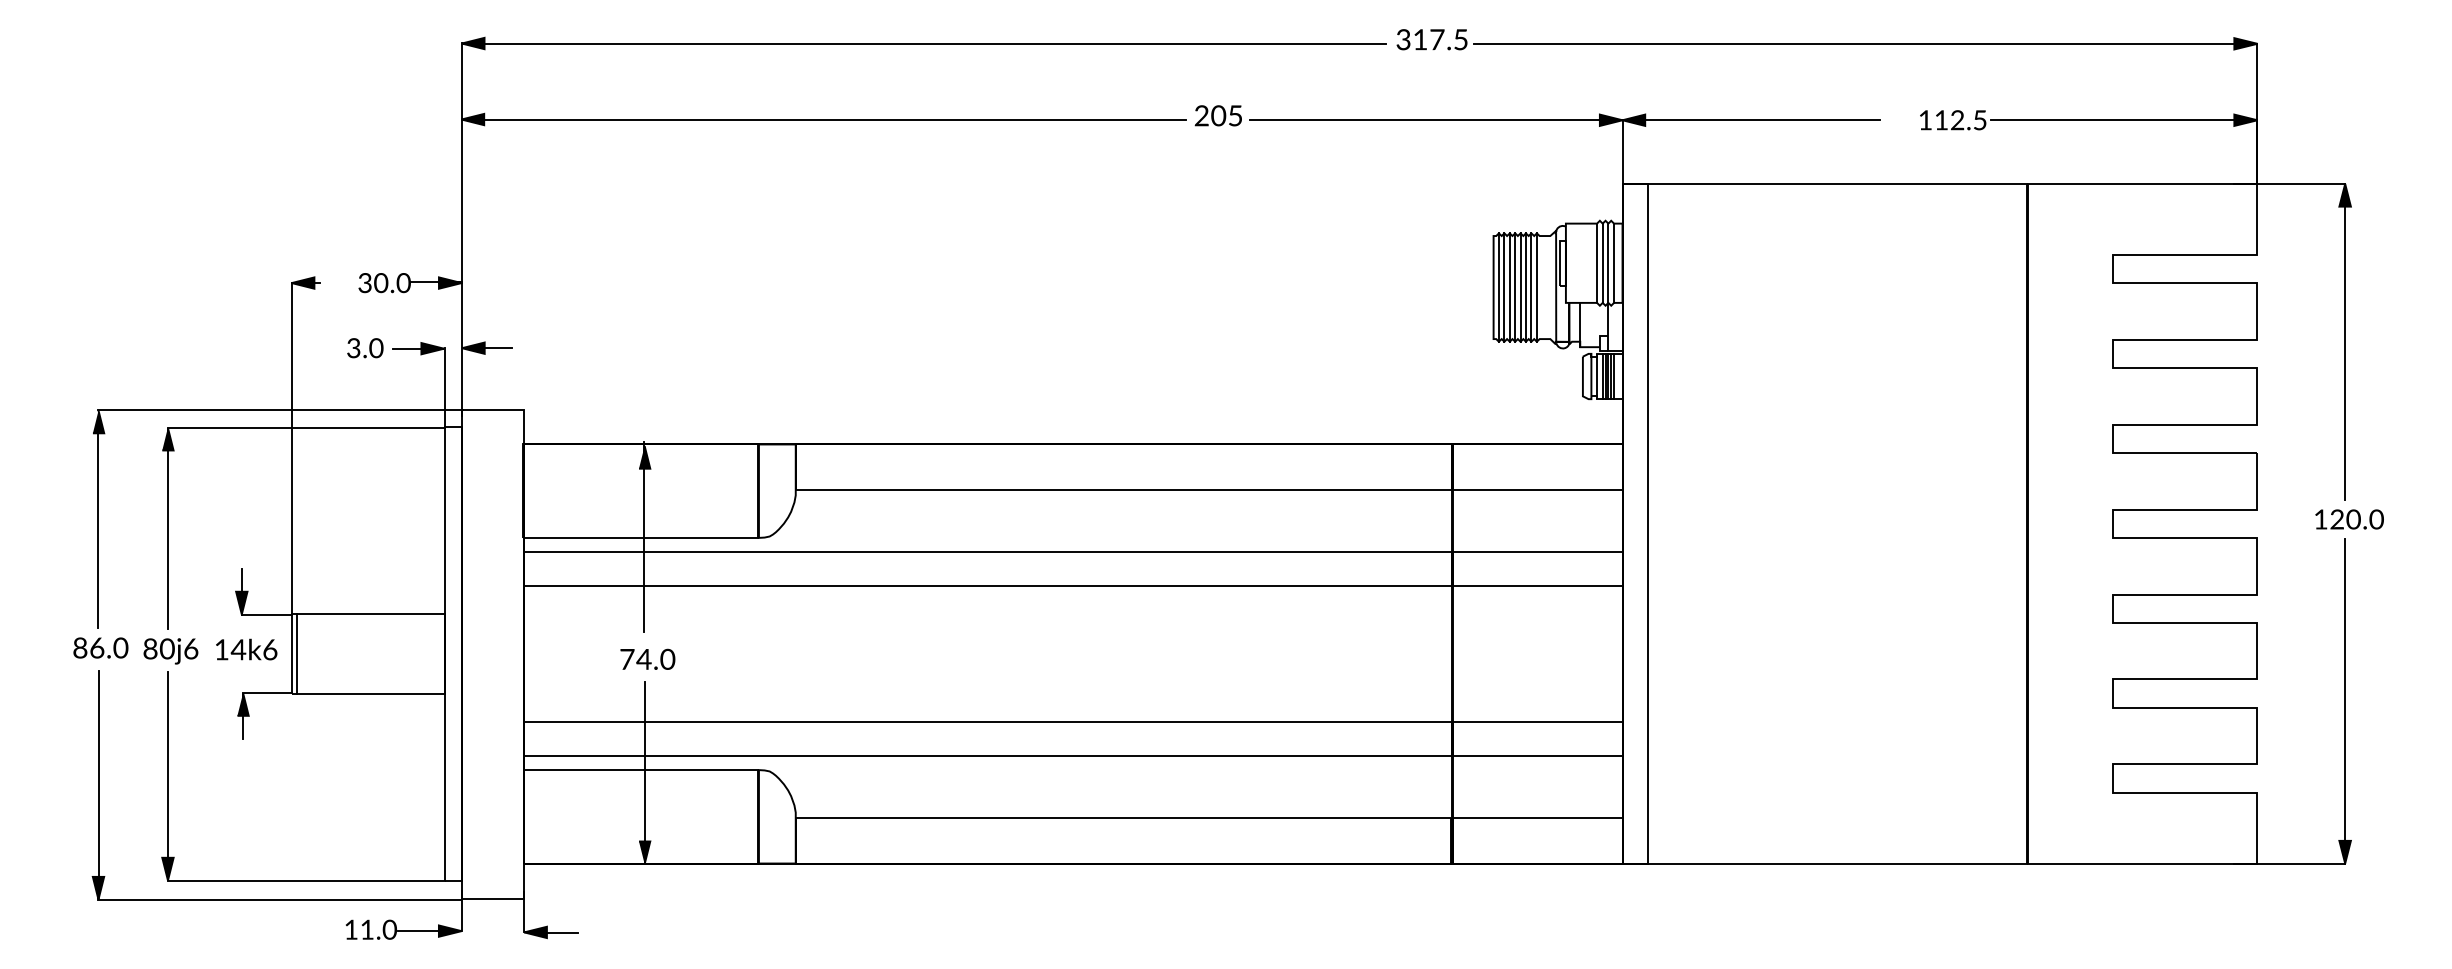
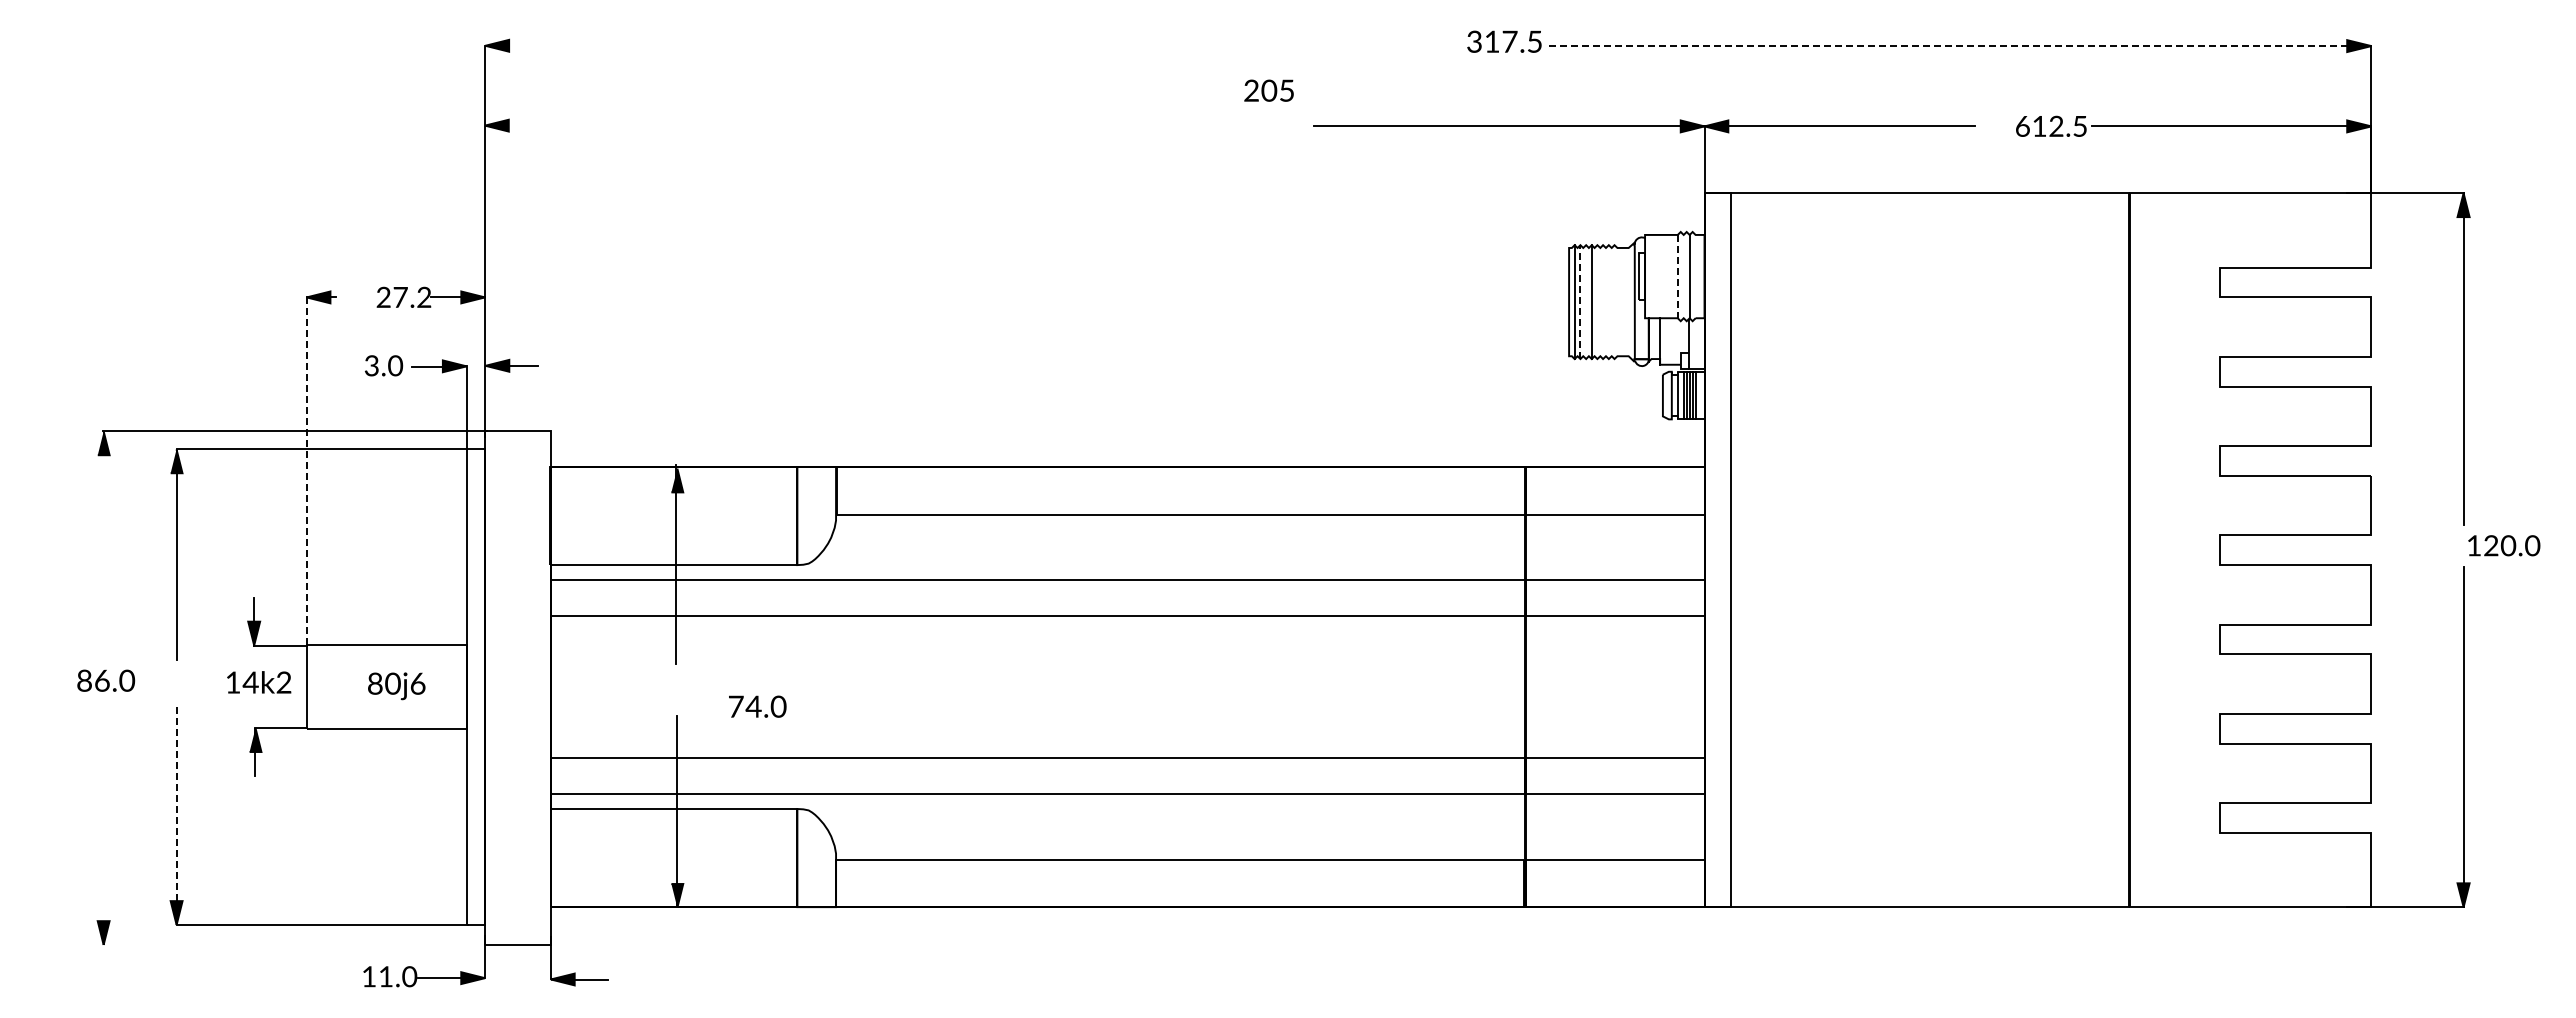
line: (930, 44) -> (977, 46), removed
line: (1866, 44) -> (1960, 46), solid -> dashed
text: (1217, 115) -> (1268, 90), moved
line: (834, 119) -> (876, 125), removed
text: (1925, 120) -> (2022, 126), 112.5 -> 612.5
line: (1596, 263) -> (1677, 276), solid -> dashed
line: (1602, 263) -> (1683, 276), removed
line: (1613, 263) -> (1695, 276), removed
text: (383, 282) -> (403, 296), 30.0 -> 27.2
line: (1504, 287) -> (1580, 302), solid -> dashed
line: (1510, 287) -> (1586, 302), removed
line: (1520, 287) -> (1597, 302), removed
line: (1526, 287) -> (1603, 302), removed
line: (1531, 287) -> (1608, 302), removed
line: (1536, 287) -> (1614, 302), removed
line: (291, 448) -> (306, 471), solid -> dashed
text: (2349, 519) -> (2504, 545), moved
line: (98, 523) -> (103, 549), removed
text: (269, 649) -> (283, 682), 14k6 -> 14k2
text: (170, 651) -> (396, 686), moved
line: (296, 653) -> (311, 686), removed
text: (647, 659) -> (757, 706), moved
line: (167, 775) -> (176, 814), solid -> dashed
line: (98, 778) -> (103, 817), removed
line: (279, 899) -> (293, 944), removed

